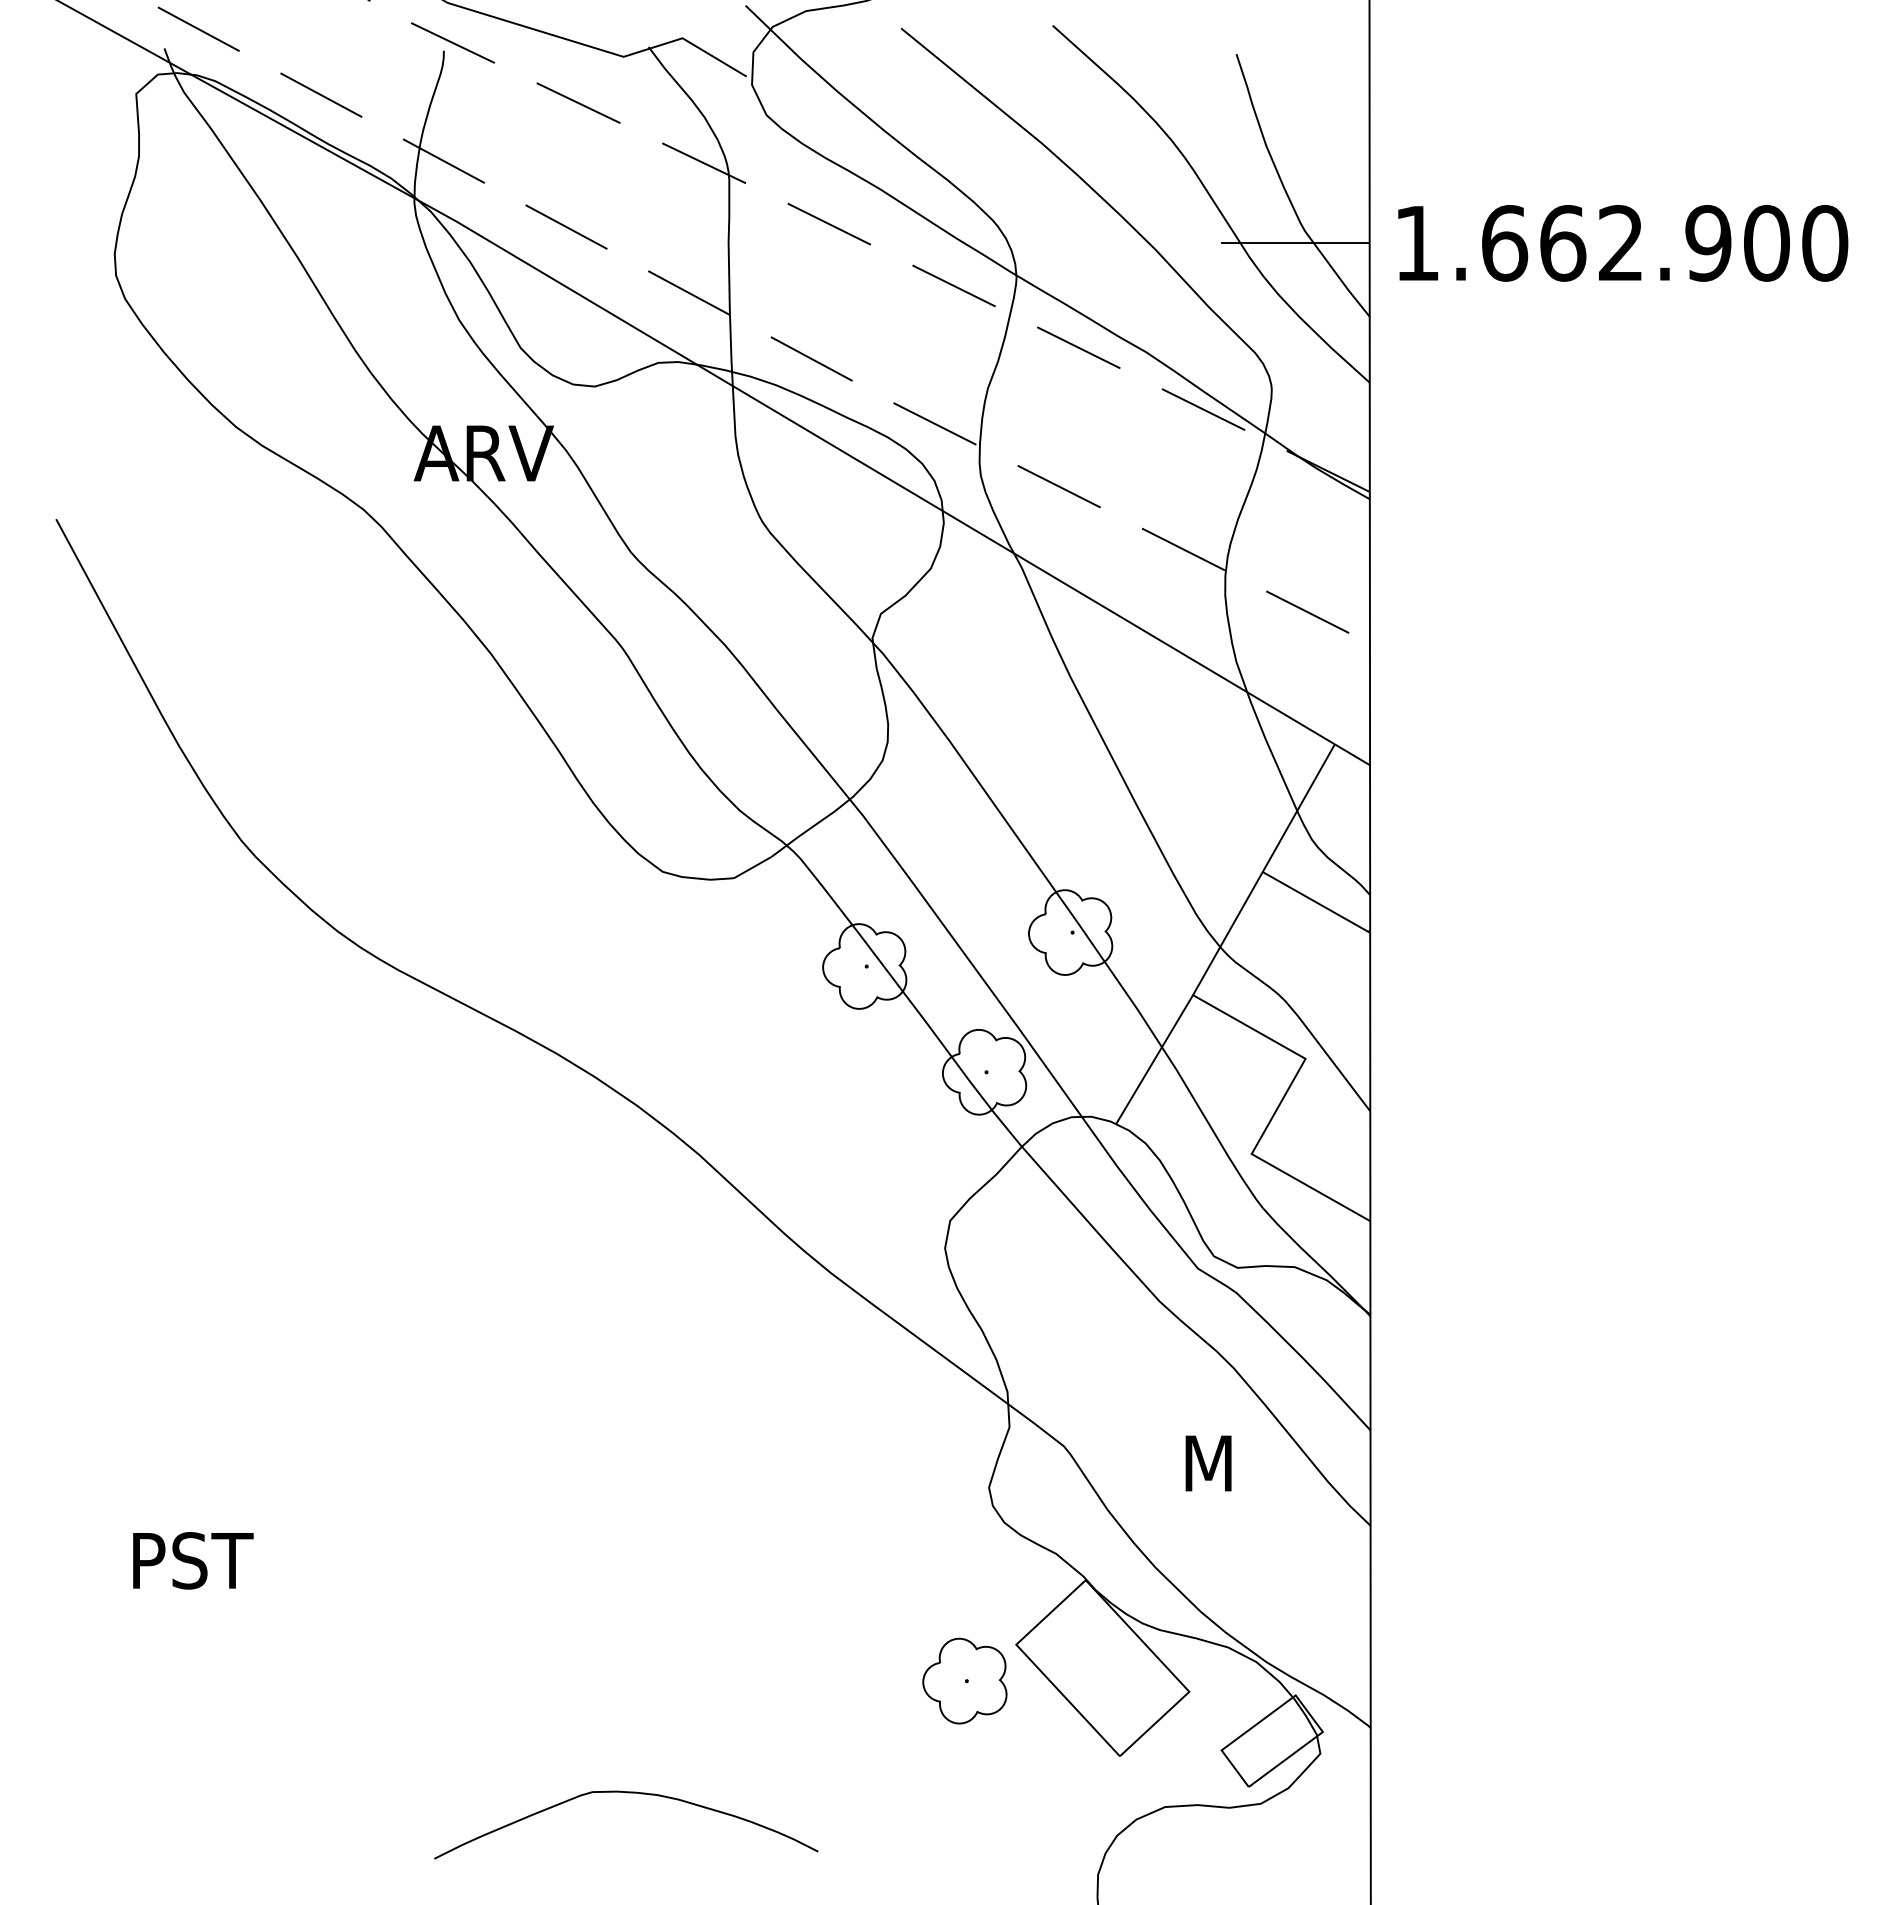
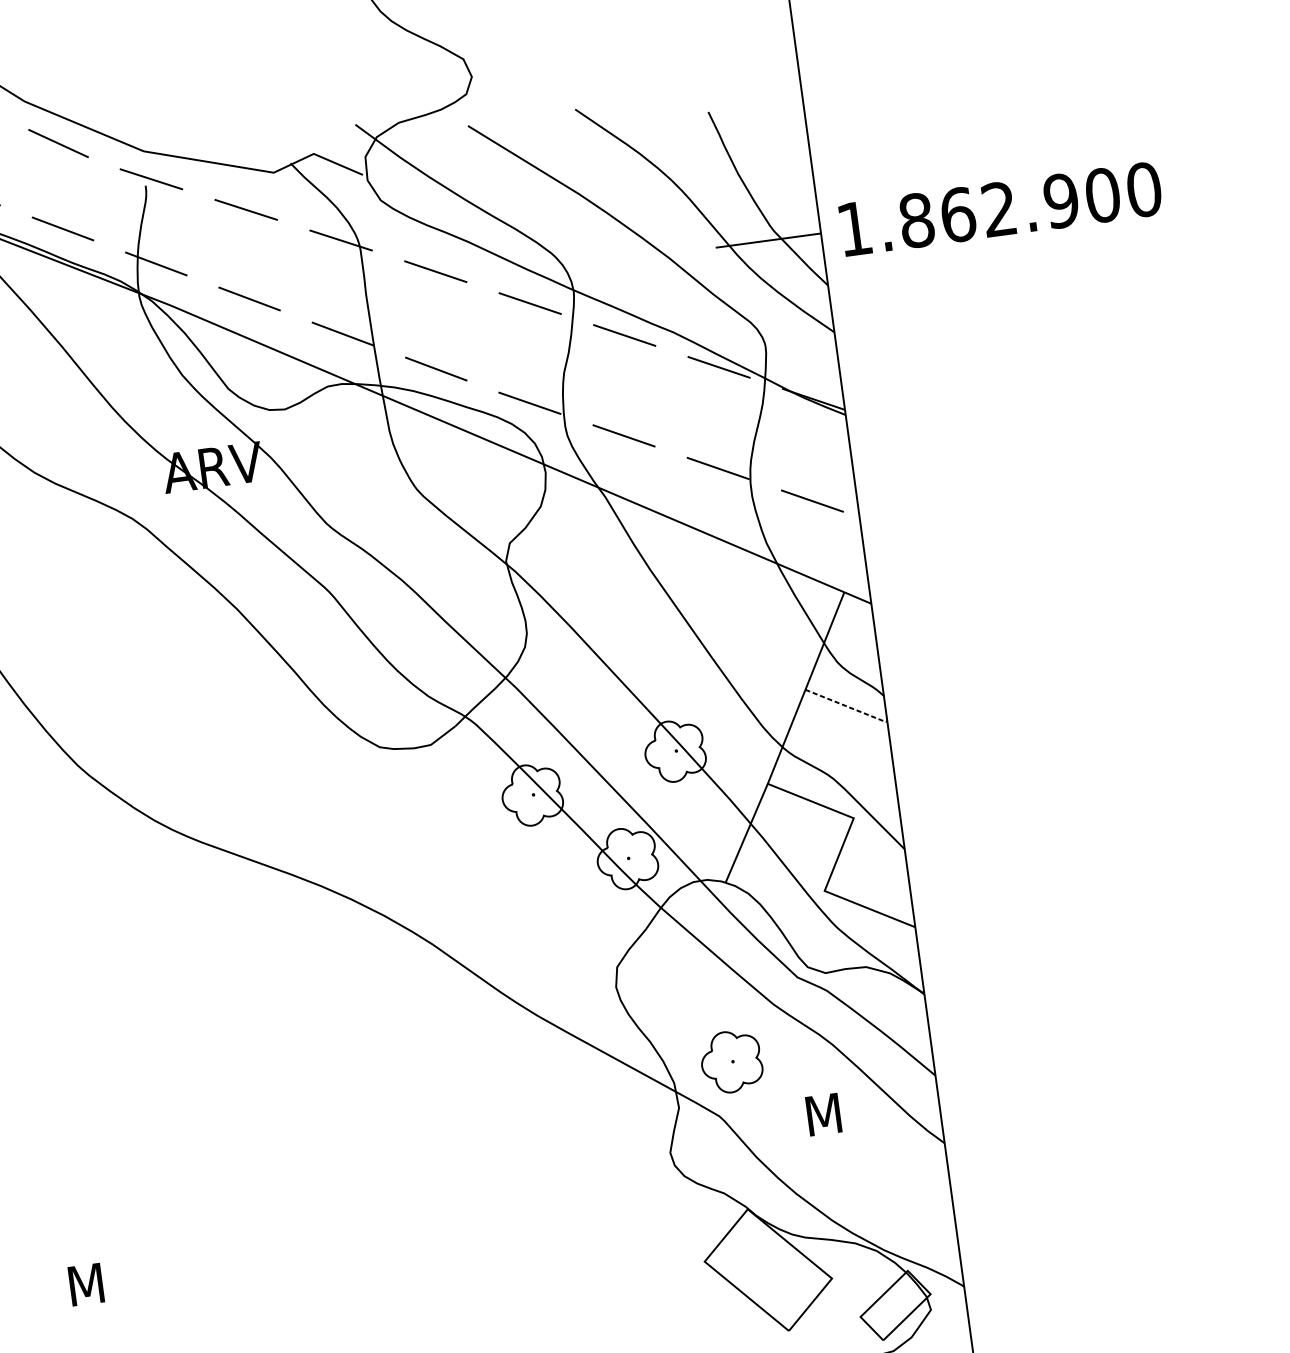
text: (1504, 243) -> (916, 220), 1.662.900 -> 1.862.900
line: (1317, 903) -> (847, 706), solid -> dashed
text: (196, 1560) -> (114, 1280), PST -> M
part: (964, 1680) -> (731, 1061), moved

